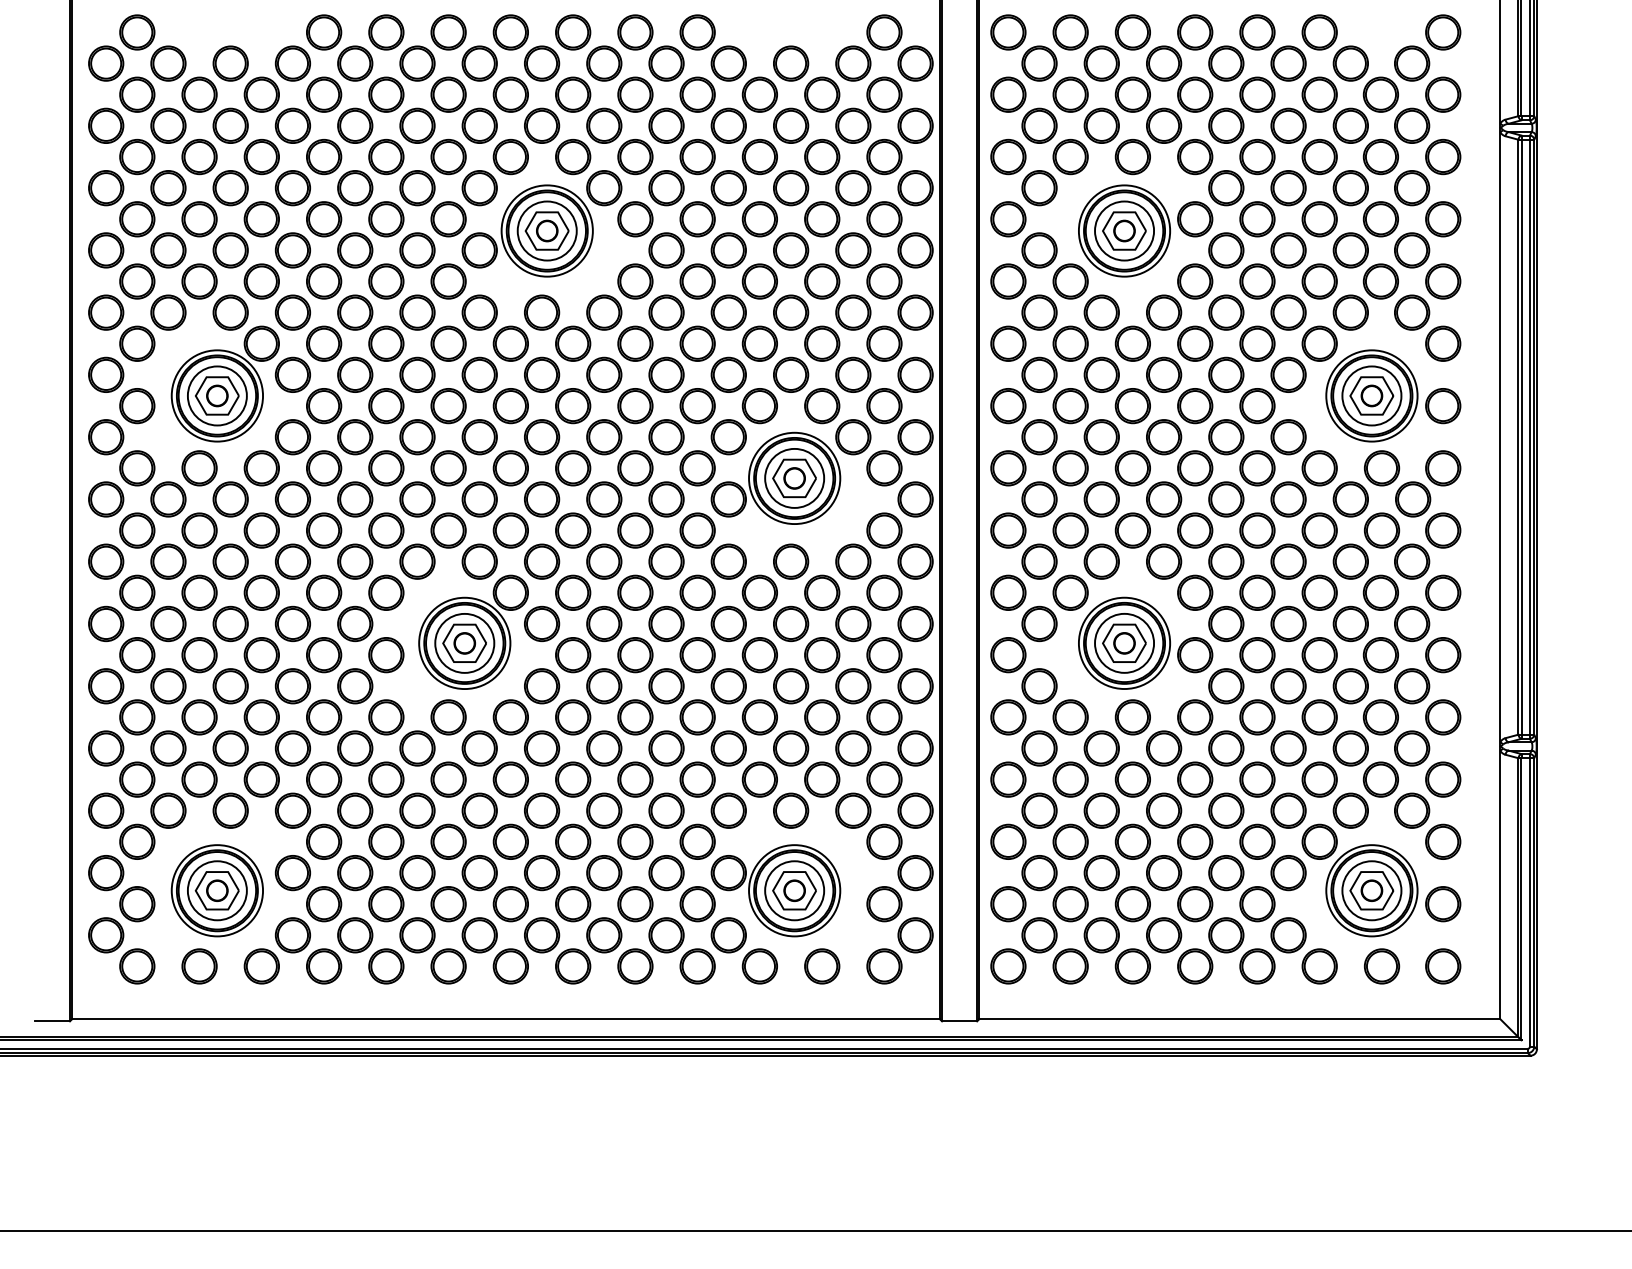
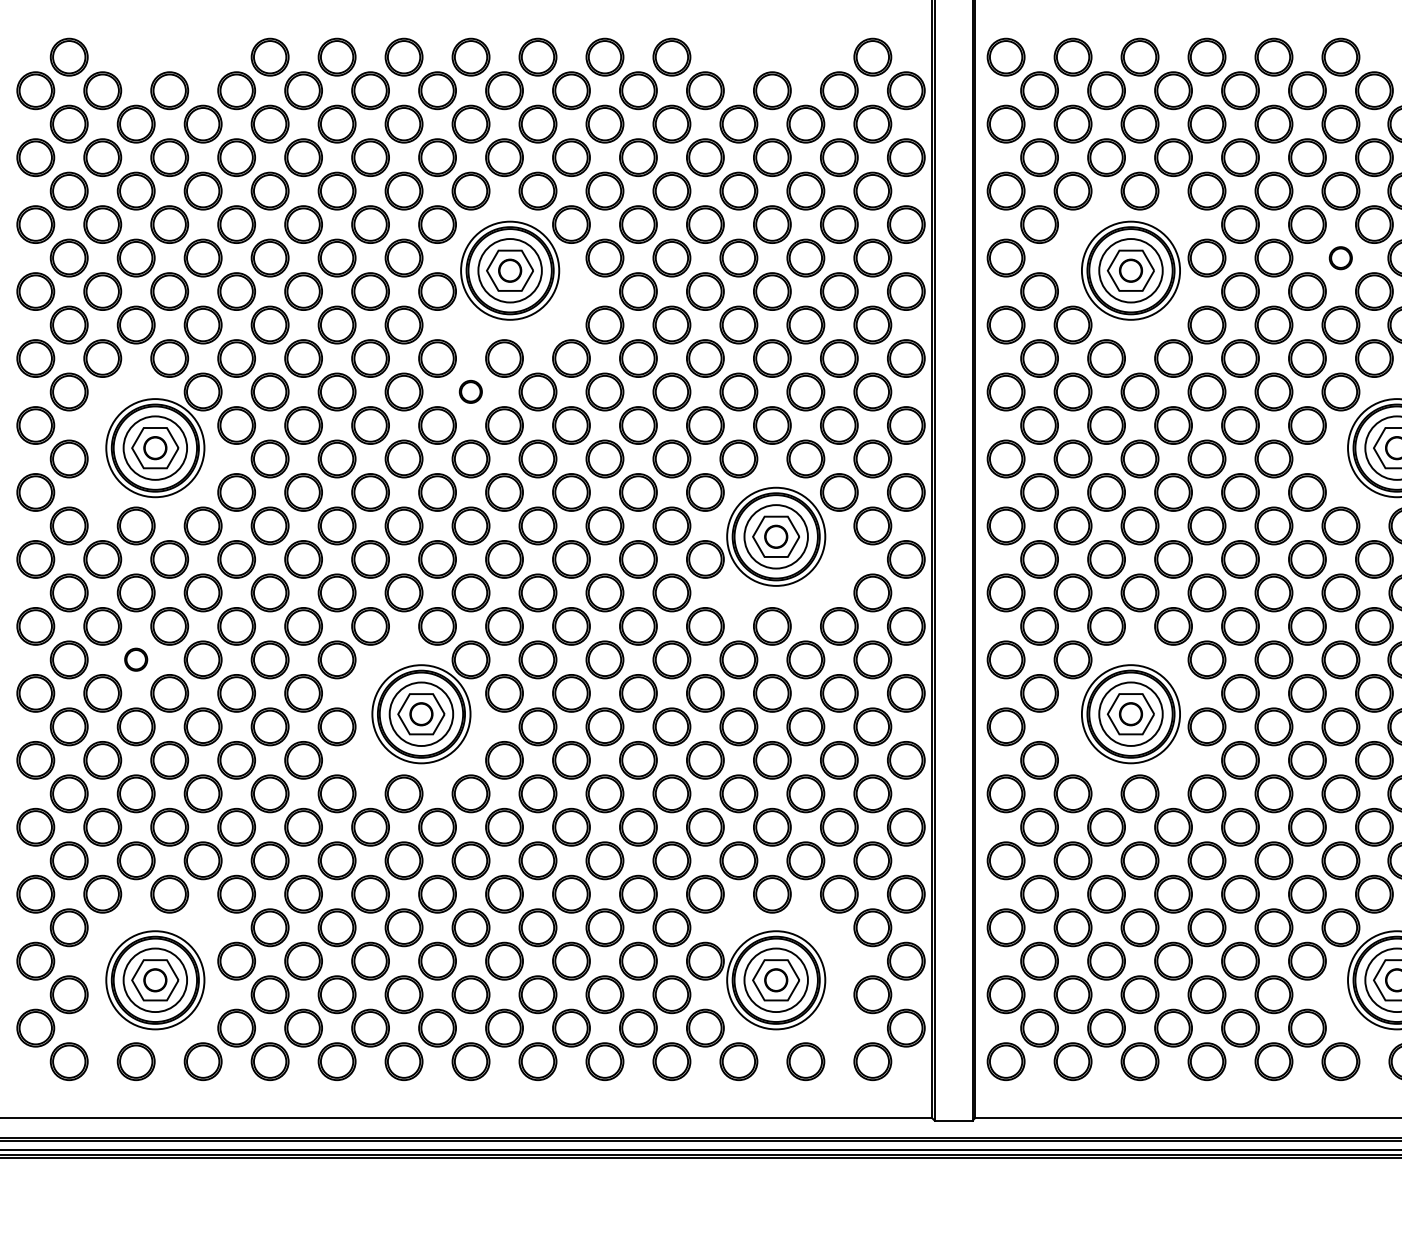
part: (1319, 219) -> (1340, 258), size x0.6
part: (510, 343) -> (470, 391), size x0.6
part: (199, 592) -> (136, 659), size x0.6

